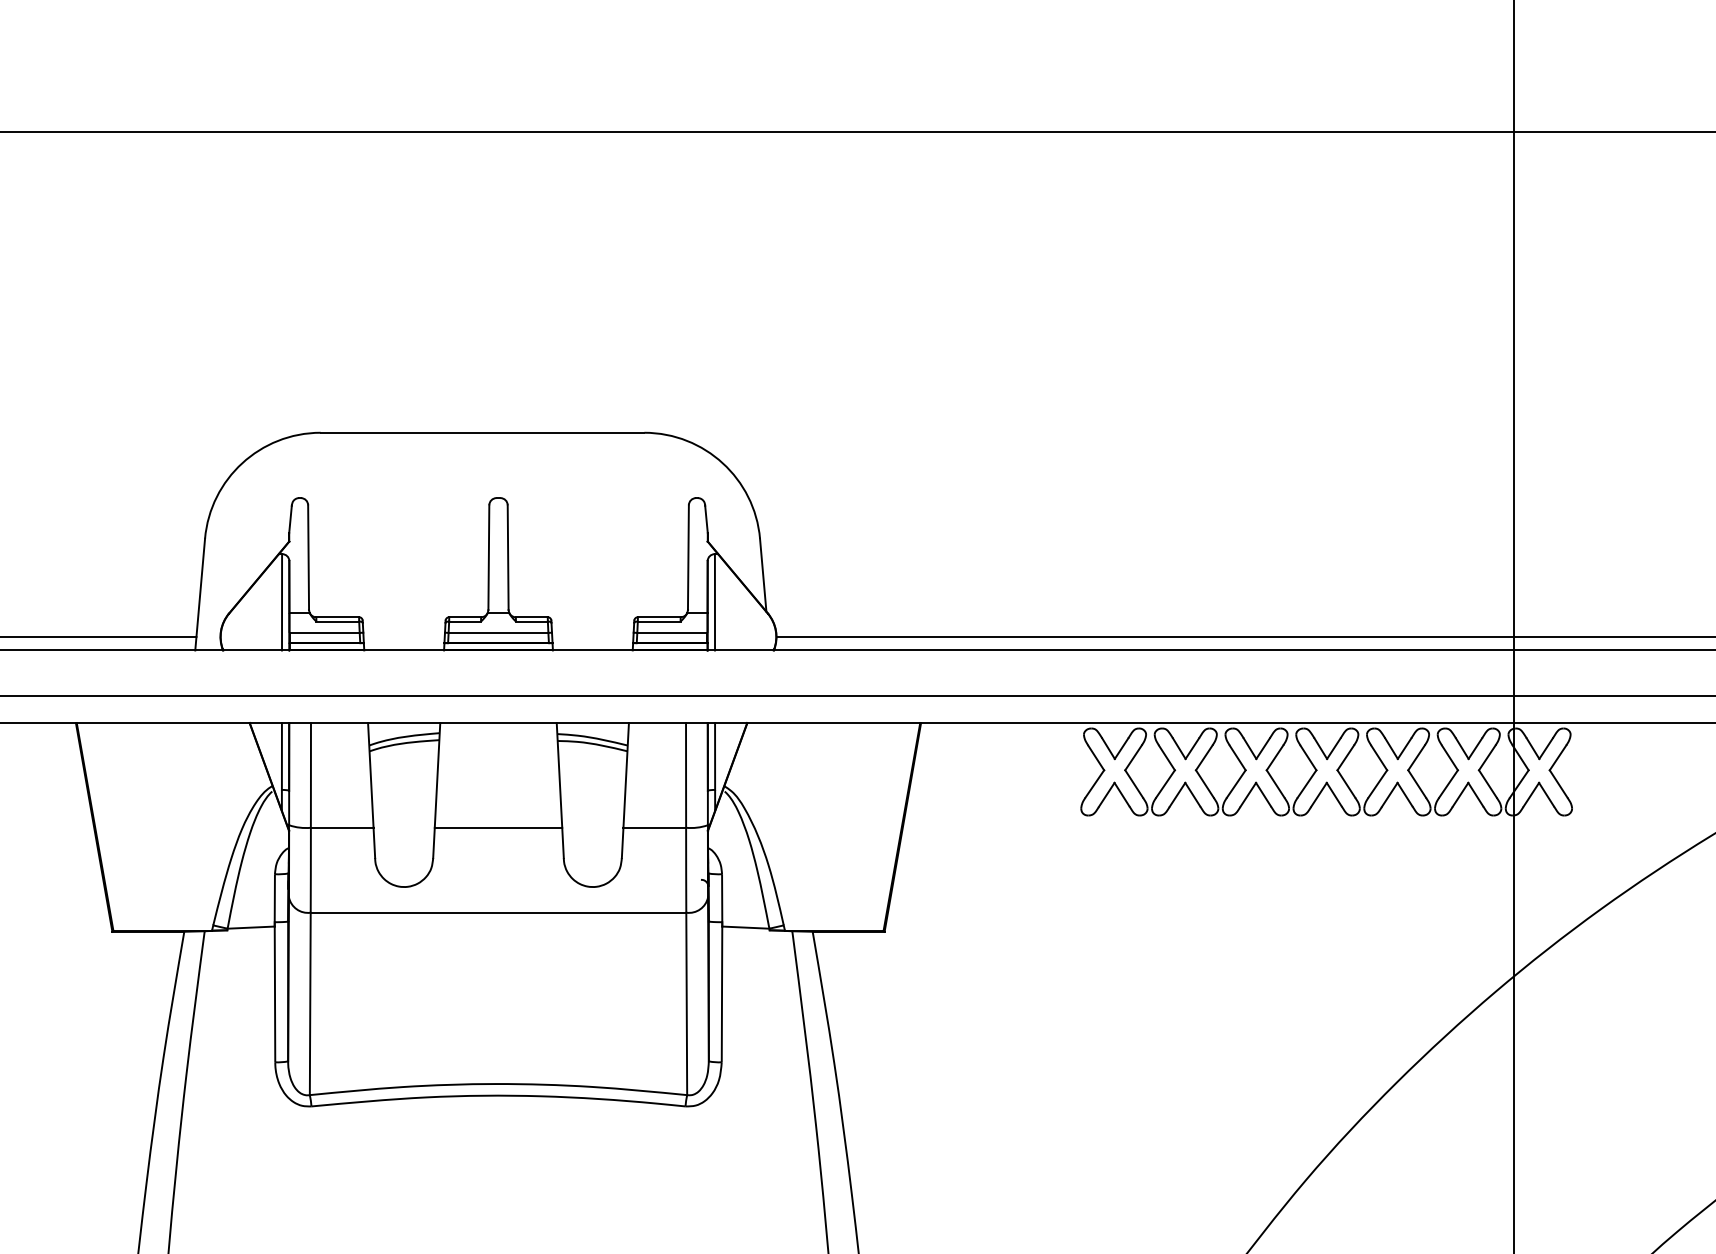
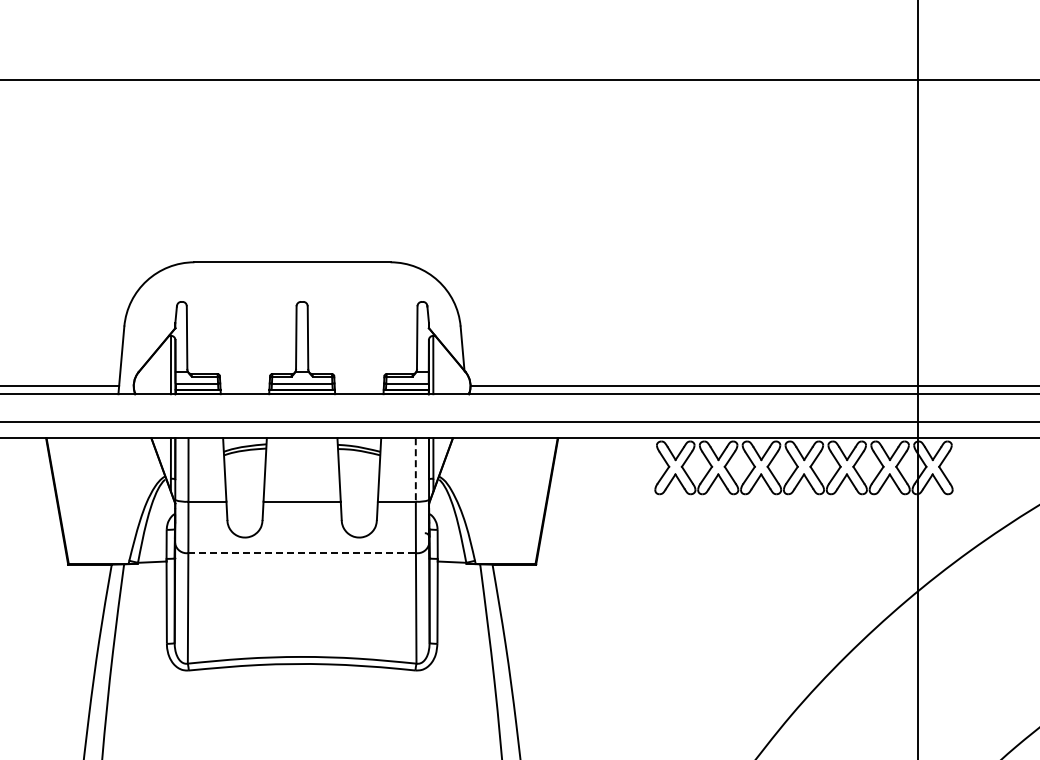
line: (685, 774) -> (415, 469), solid -> dashed
line: (499, 913) -> (302, 553), solid -> dashed

